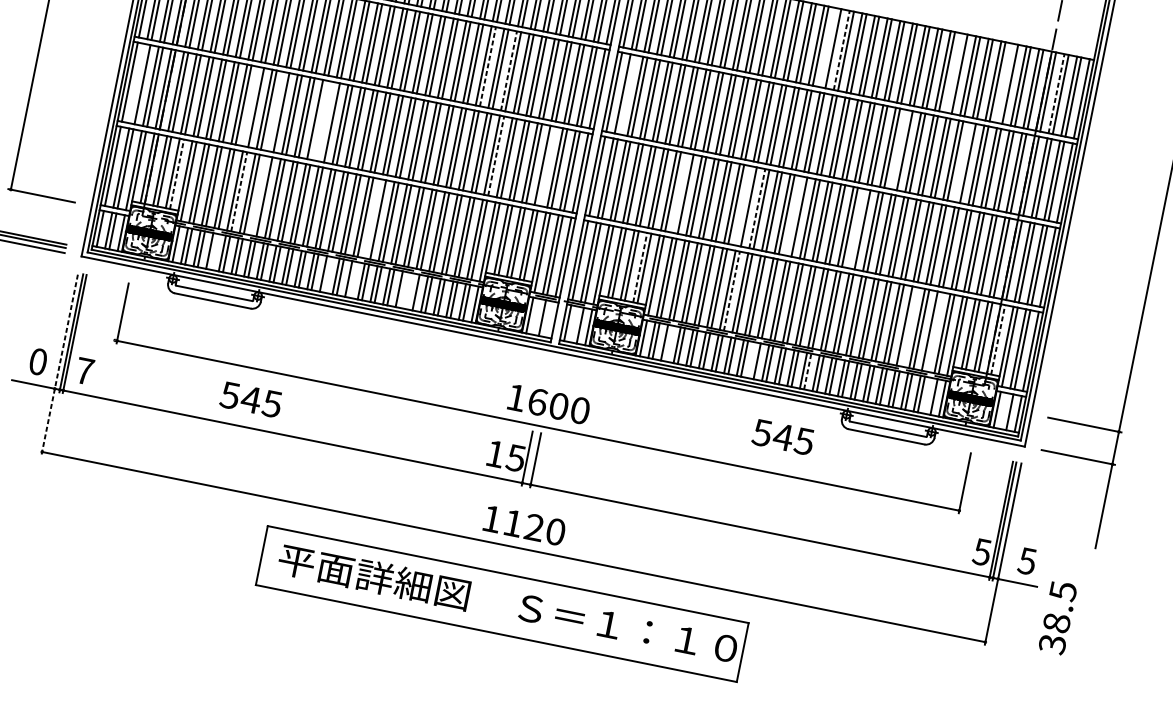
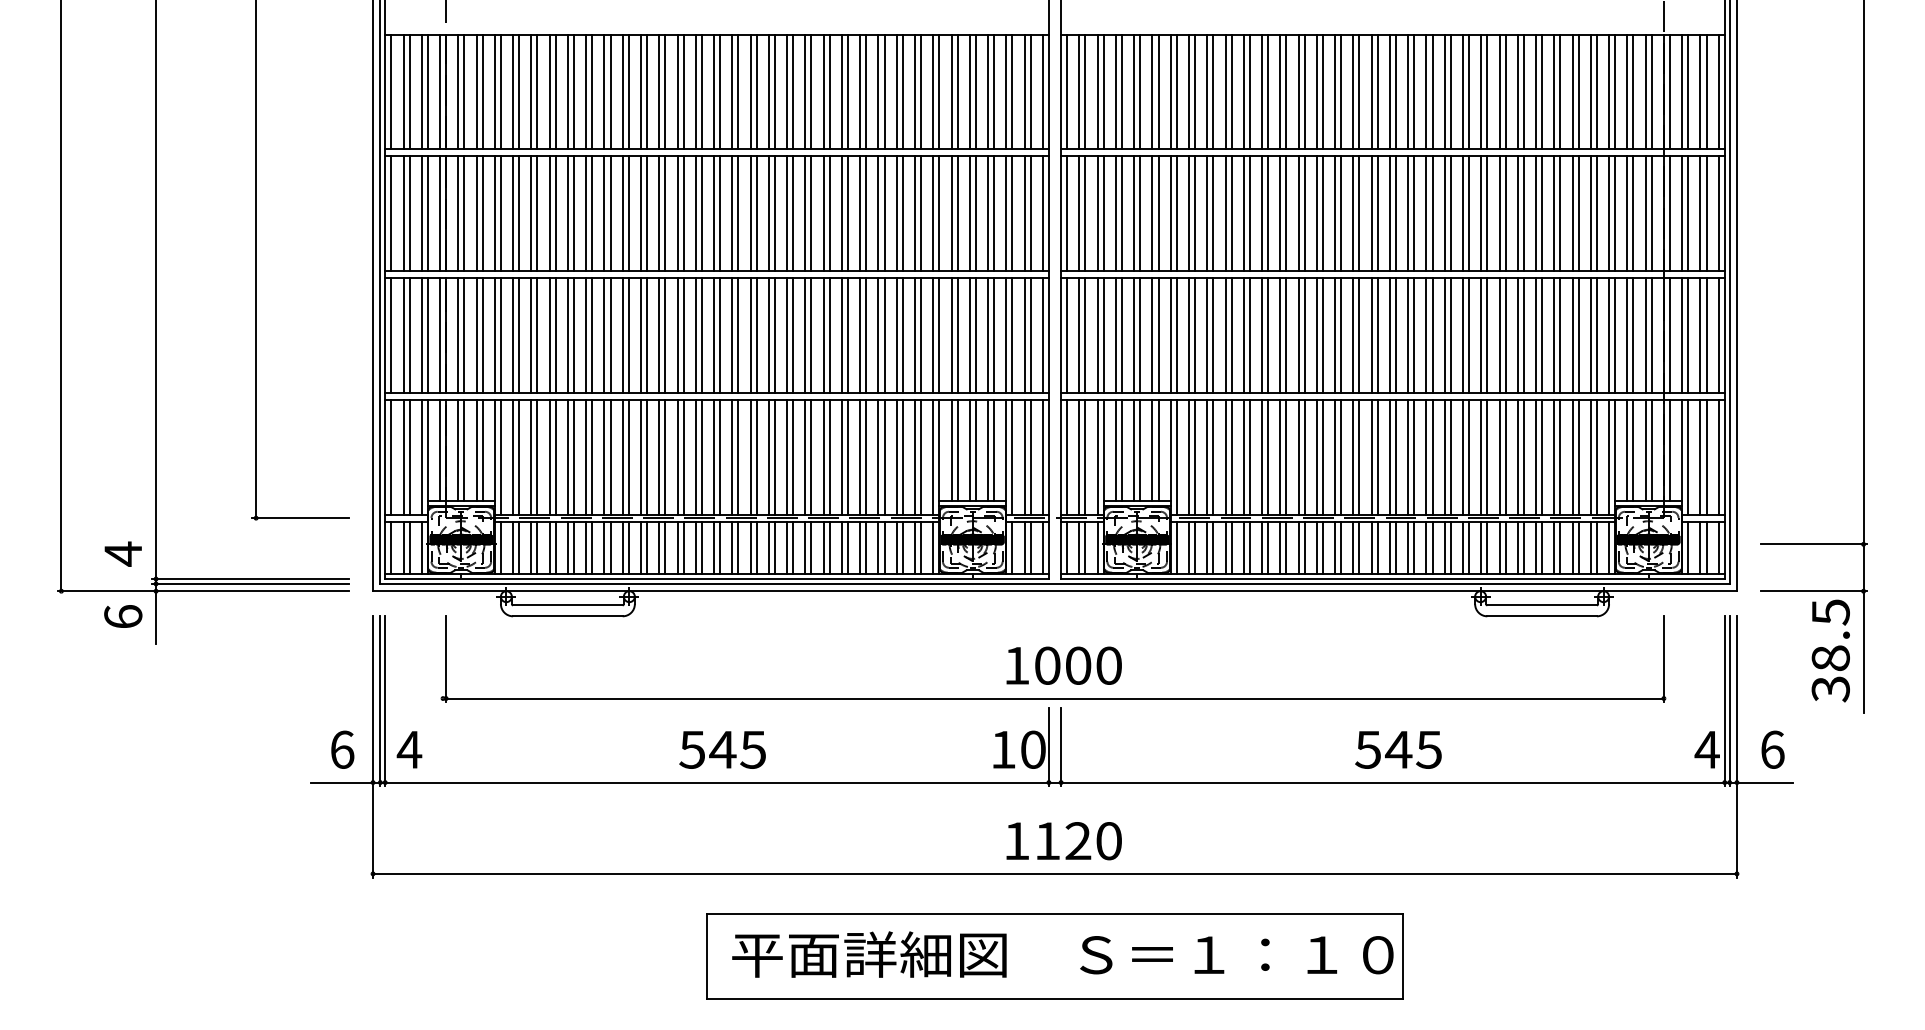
line: (829, 47) -> (1353, 91), added
line: (841, 50) -> (1371, 91), dashed -> solid
line: (487, 66) -> (884, 213), dashed -> solid
line: (508, 70) -> (914, 213), dashed -> solid
line: (955, 73) -> (1536, 91), added
line: (138, 83) -> (403, 335), added
line: (1006, 83) -> (1609, 91), added
line: (1056, 93) -> (1682, 91), dashed -> solid
line: (626, 94) -> (1085, 213), added
line: (251, 106) -> (567, 335), added
line: (277, 111) -> (604, 335), added
line: (319, 120) -> (665, 335), added
line: (327, 122) -> (677, 335), added
line: (900, 149) -> (1481, 213), added
line: (496, 156) -> (921, 335), dashed -> solid
line: (963, 162) -> (1572, 213), added
line: (547, 166) -> (994, 335), added
line: (177, 173) -> (482, 449), dashed -> solid
line: (238, 191) -> (573, 456), dashed -> solid
line: (681, 193) -> (1188, 335), added
line: (260, 196) -> (604, 457), added
line: (744, 206) -> (1280, 335), added
line: (757, 208) -> (1298, 335), dashed -> solid
line: (795, 216) -> (1353, 335), added
line: (373, 219) -> (768, 457), added
line: (858, 229) -> (1444, 335), added
line: (213, 251) -> (555, 547), added
line: (640, 267) -> (1152, 449), dashed -> solid
line: (327, 274) -> (720, 547), added
line: (352, 279) -> (756, 547), added
line: (403, 289) -> (829, 547), added
line: (732, 290) -> (1286, 456), dashed -> solid
line: (411, 291) -> (841, 547), added
line: (538, 317) -> (1024, 547), added
line: (550, 319) -> (1042, 547), added
line: (576, 324) -> (1079, 547), added
line: (909, 327) -> (1542, 457), added
line: (933, 332) -> (1578, 457), added
line: (997, 339) -> (1669, 449), dashed -> solid
line: (668, 343) -> (1213, 547), added
line: (753, 360) -> (1335, 547), added
text: (38, 361) -> (342, 749), 0 -> 6
line: (60, 363) -> (373, 746), dashed -> solid
text: (84, 371) -> (409, 749), 7 -> 4
line: (807, 371) -> (1414, 547), dashed -> solid
line: (929, 396) -> (1590, 547), added
text: (250, 399) -> (722, 749), moved
text: (537, 401) -> (1047, 665), 1600 -> 1000
line: (1005, 411) -> (1700, 547), added
text: (783, 437) -> (1398, 749), moved
text: (515, 457) -> (1032, 749), 15 -> 10
text: (981, 551) -> (1706, 749), 5 -> 4
text: (1027, 561) -> (1772, 749), 5 -> 6
text: (1057, 617) -> (1830, 650), moved

